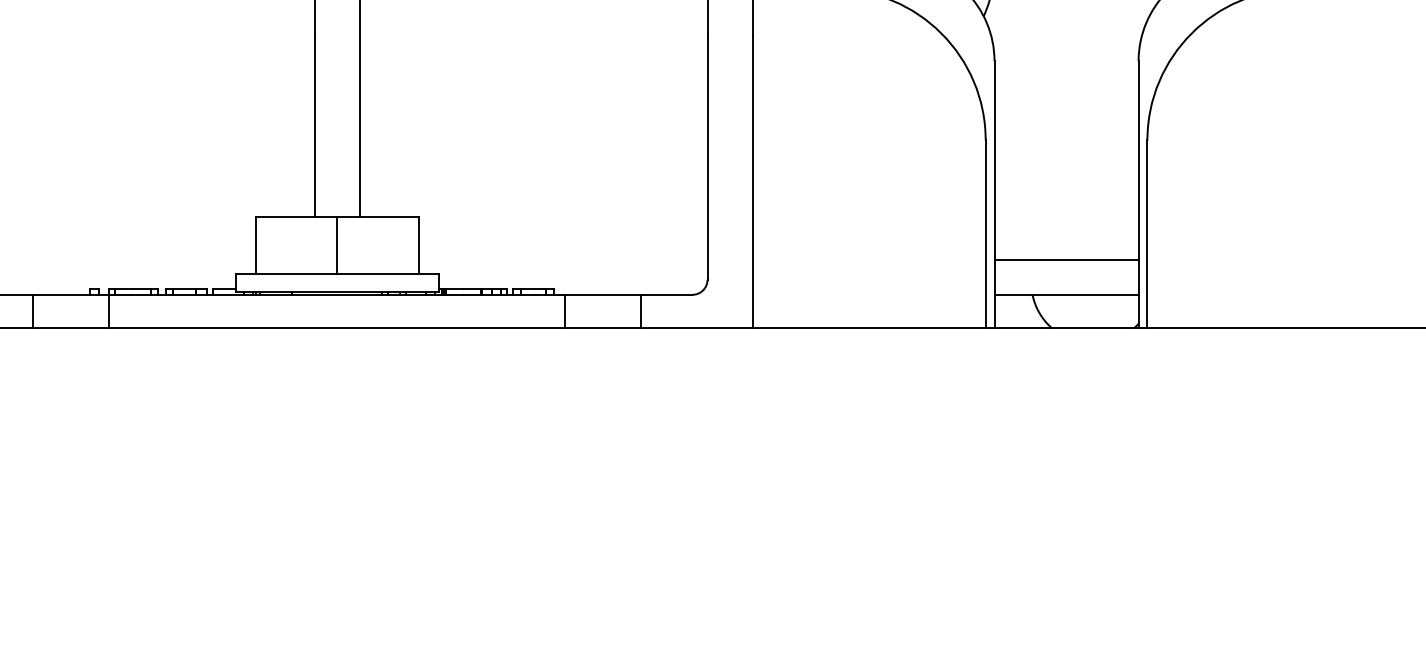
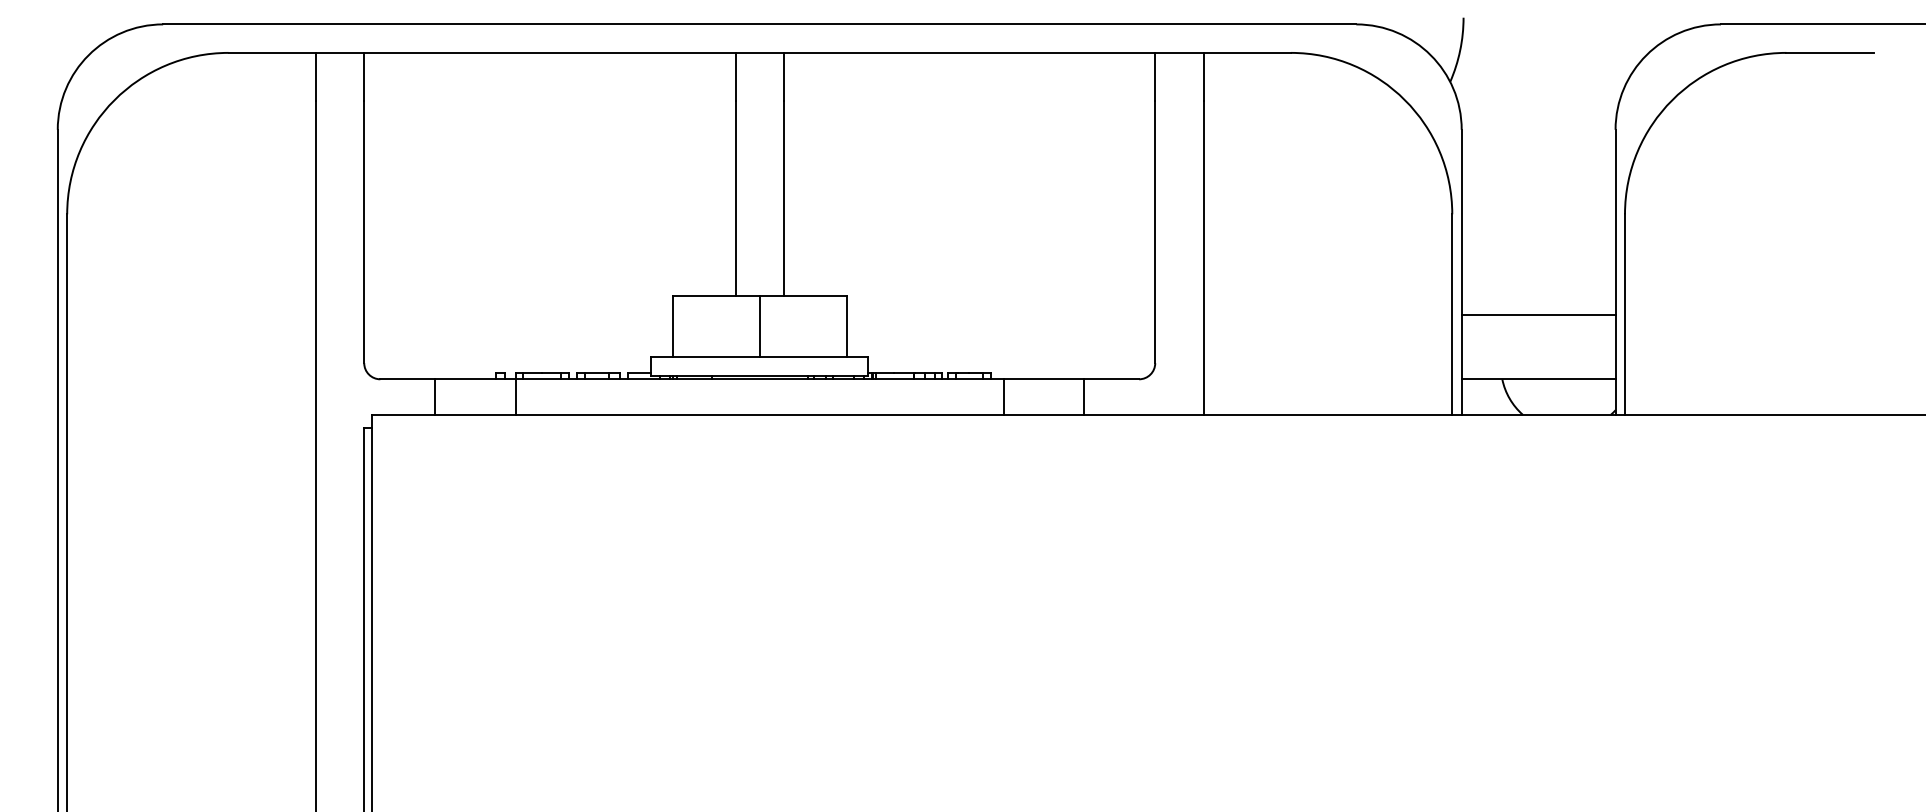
line: (1066, 259) -> (1538, 314), moved

